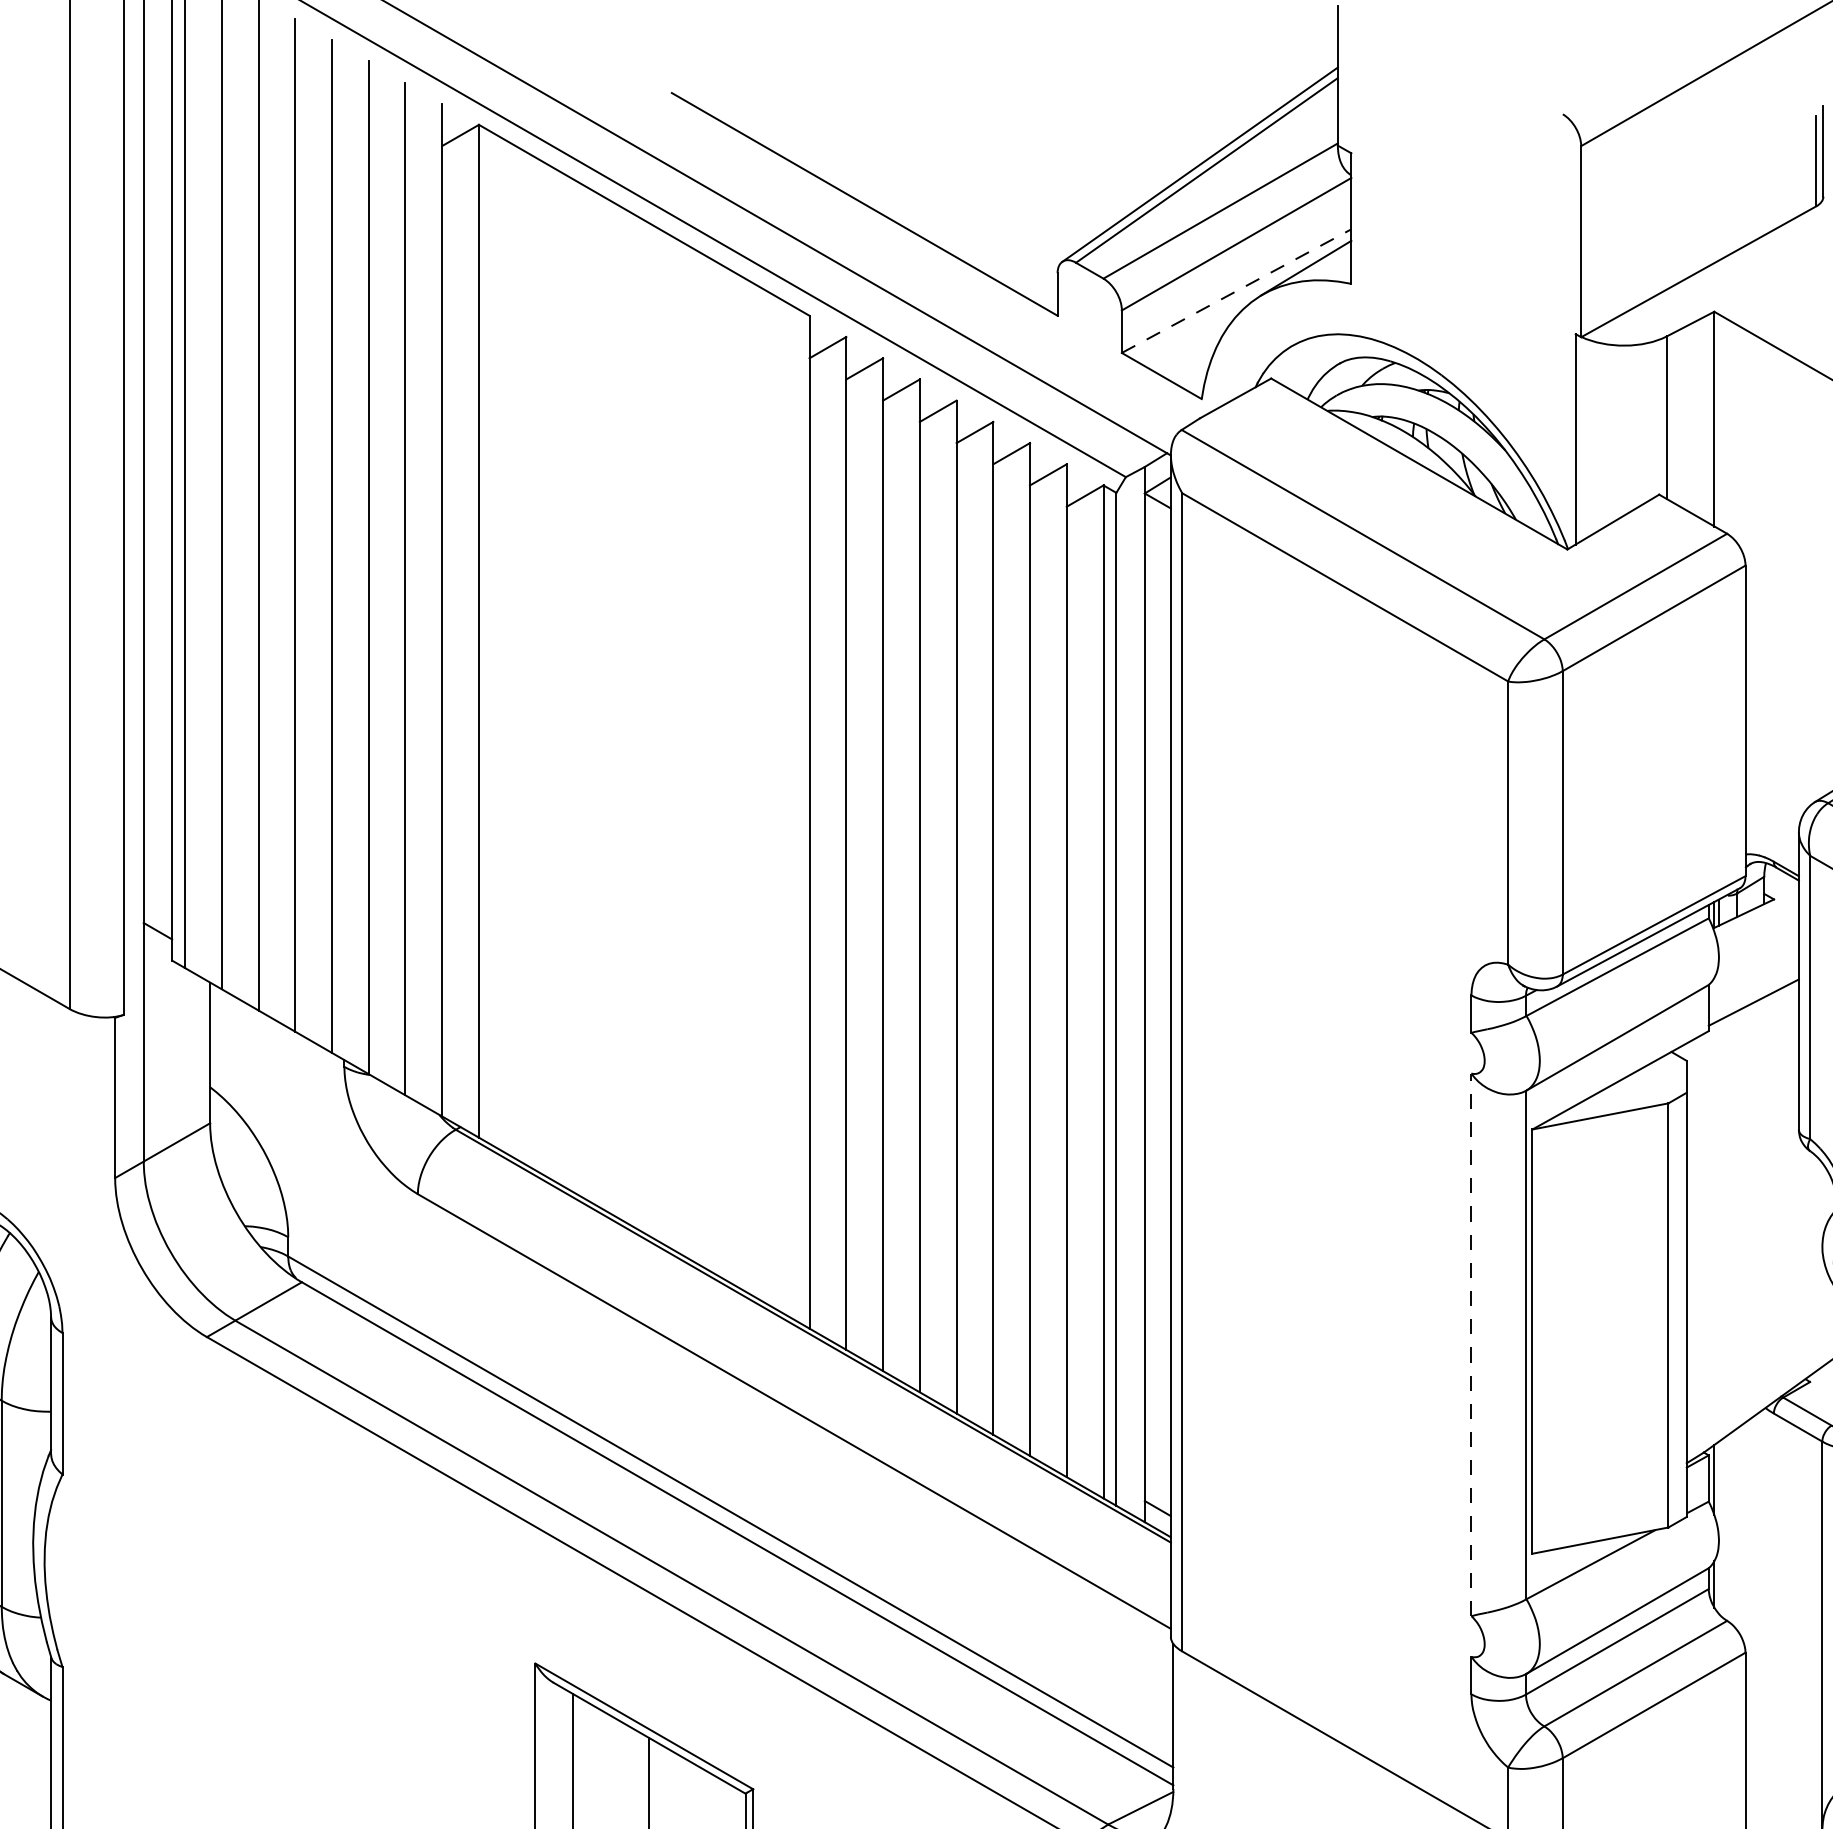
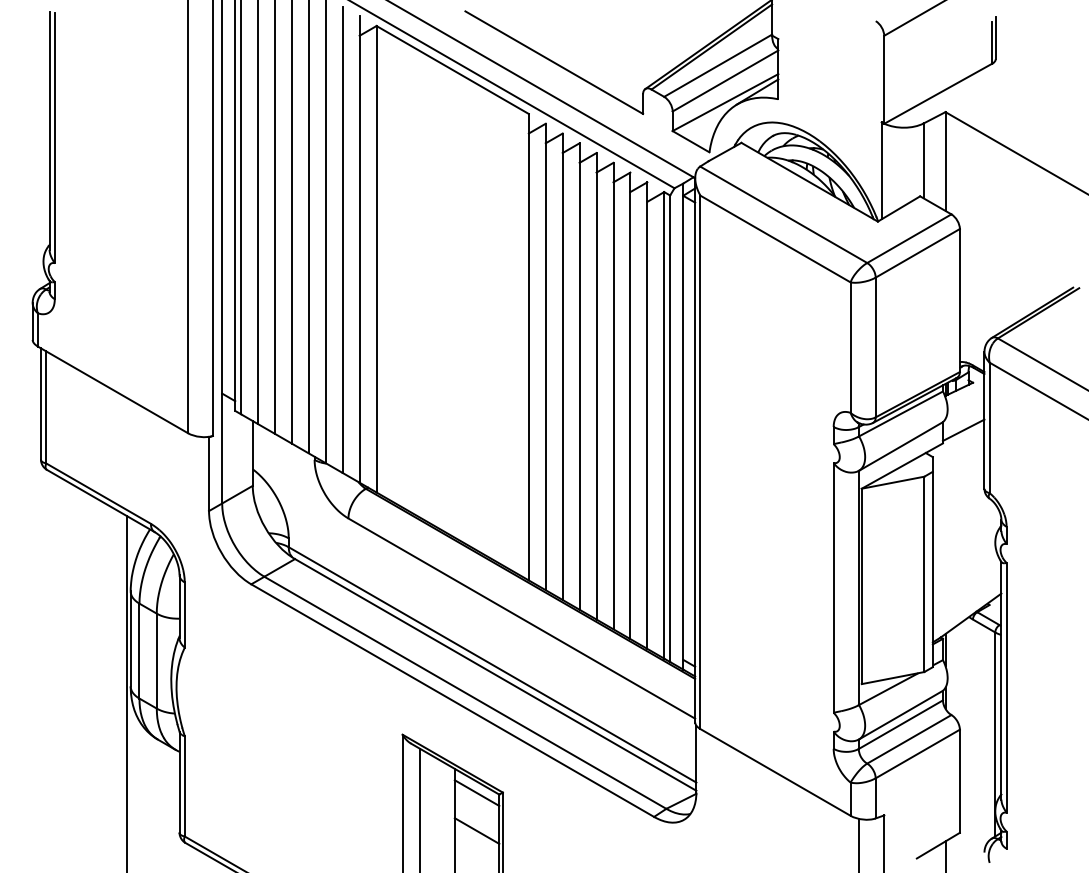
line: (1236, 290) -> (725, 102), dashed -> solid
line: (1471, 1343) -> (833, 587), dashed -> solid
line: (695, 1789) -> (476, 792), added

